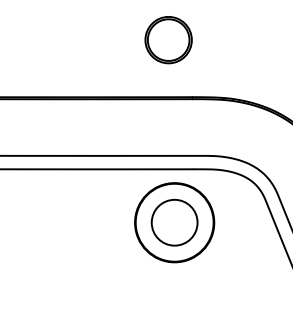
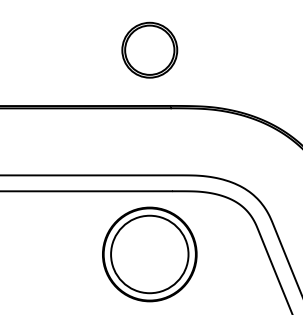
part: (168, 40) -> (149, 50), moved
circle: (174, 222) -> (149, 254), size x1.43

